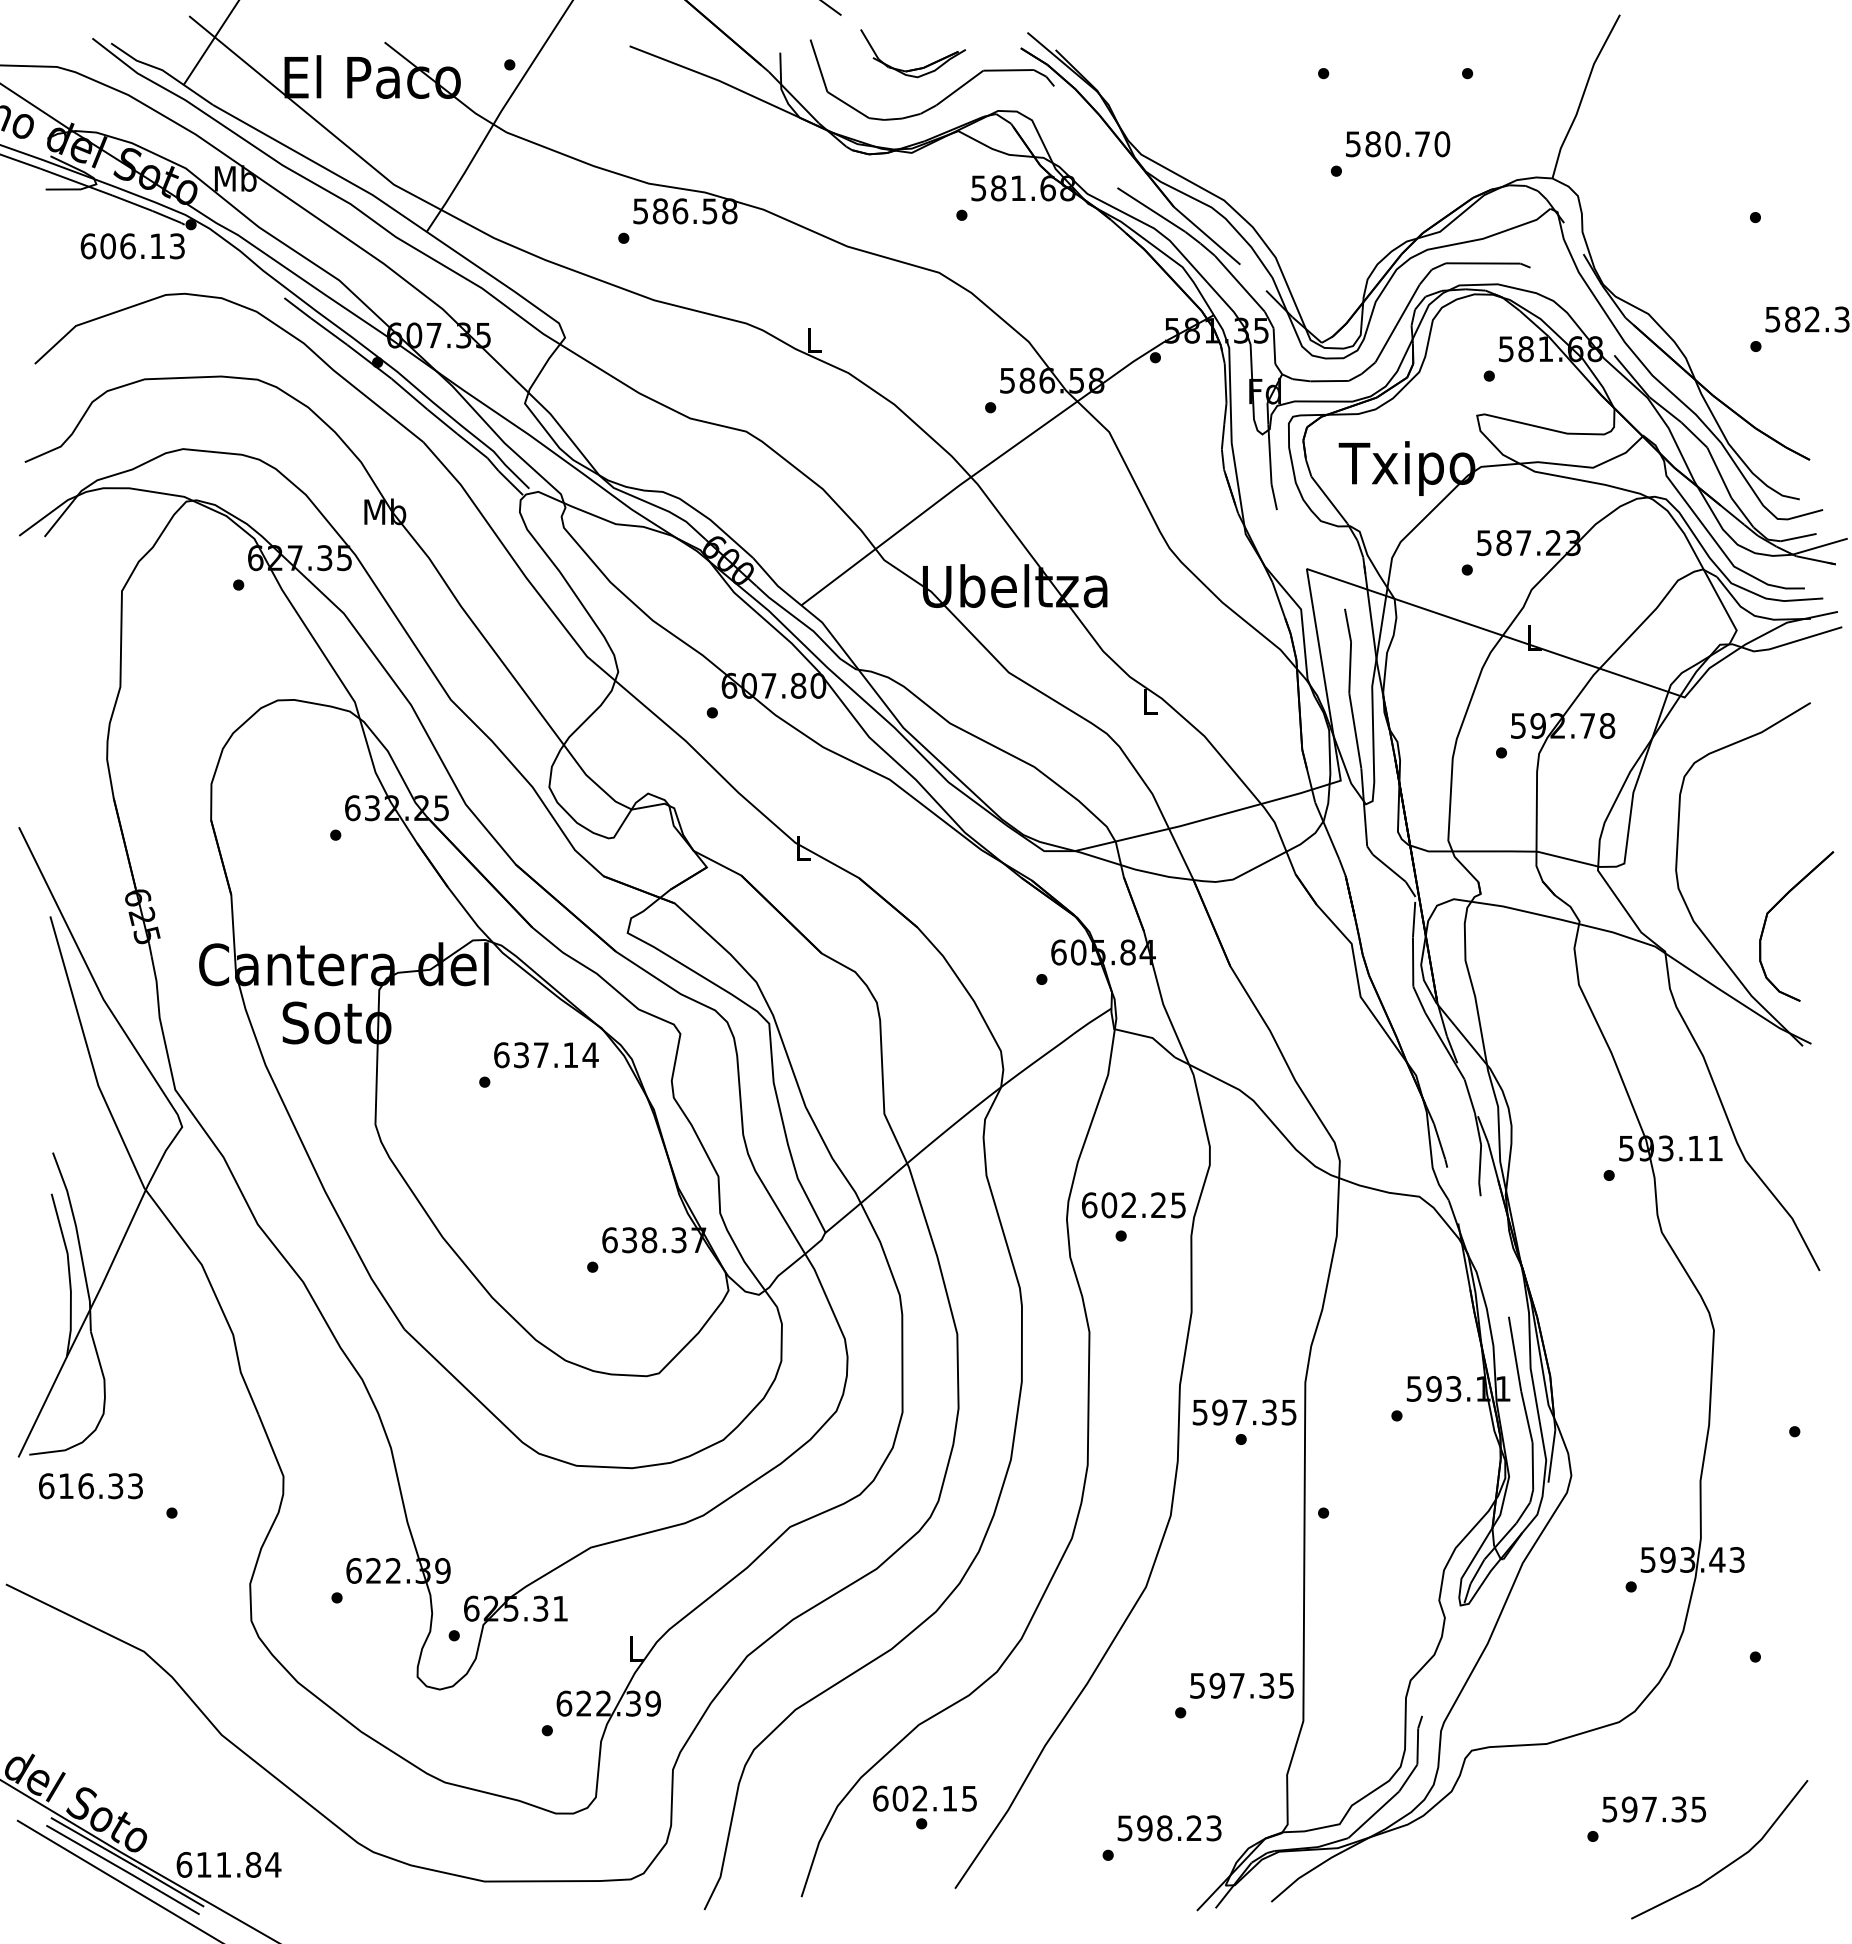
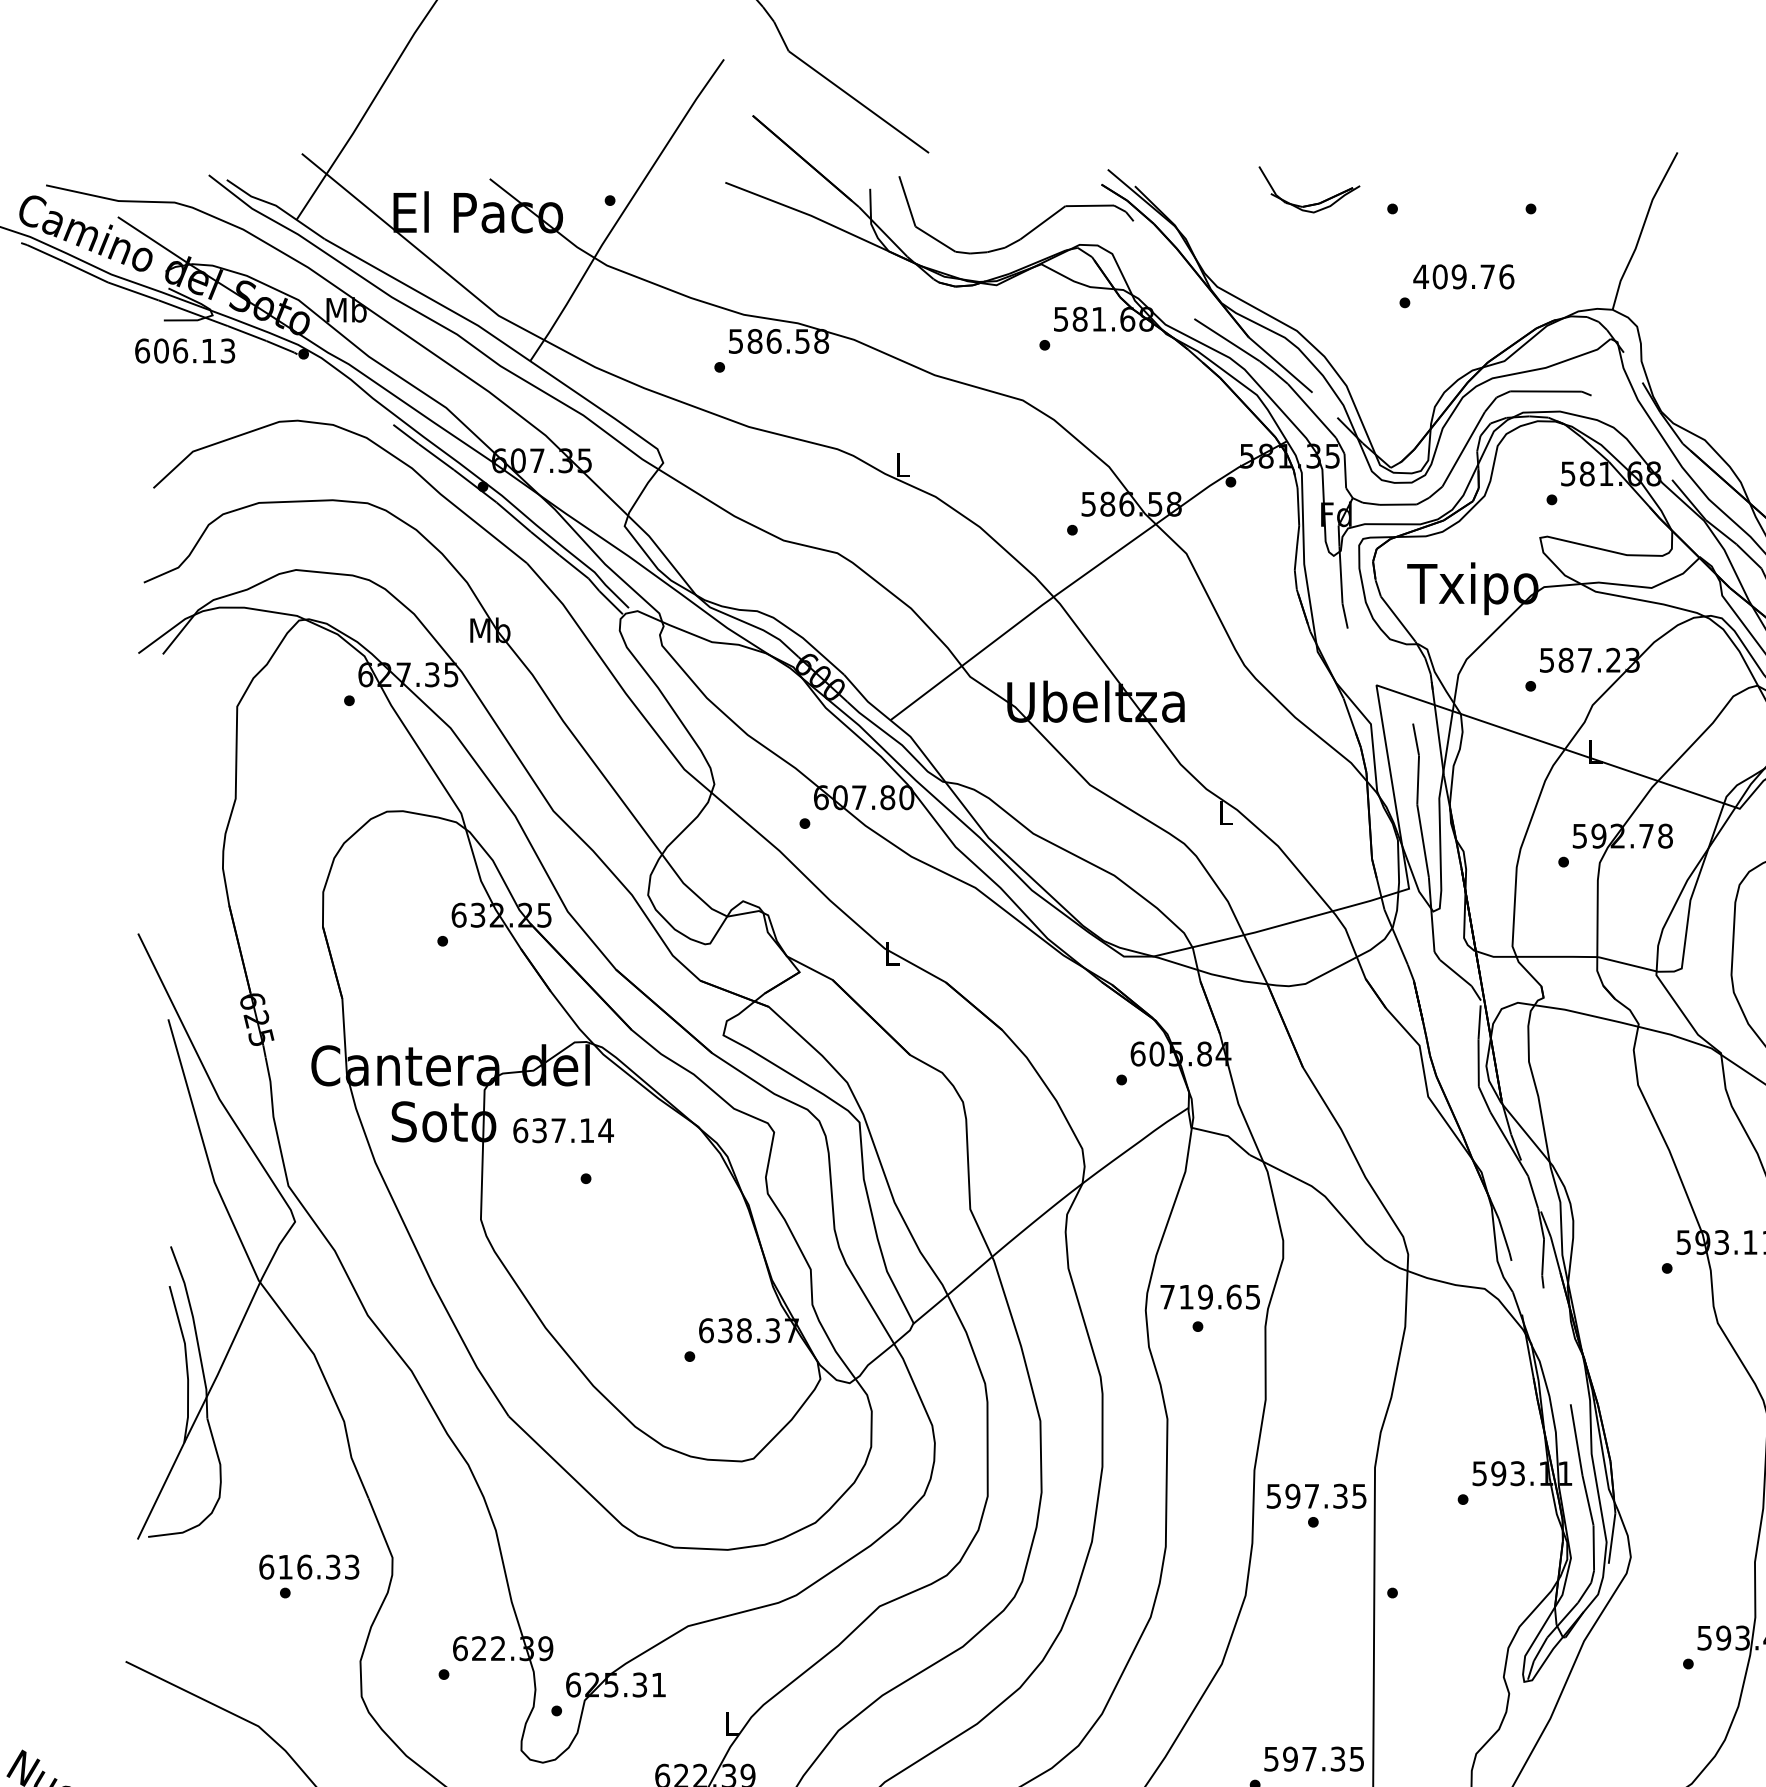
part: (914, 68) -> (1310, 204), moved
text: (1397, 144) -> (1463, 277), 580.70 -> 409.76
text: (132, 246) -> (184, 351), moved
text: (546, 1055) -> (563, 1130), moved
text: (1124, 1205) -> (1201, 1297), 602.25 -> 719.65
text: (90, 1486) -> (308, 1567), moved

